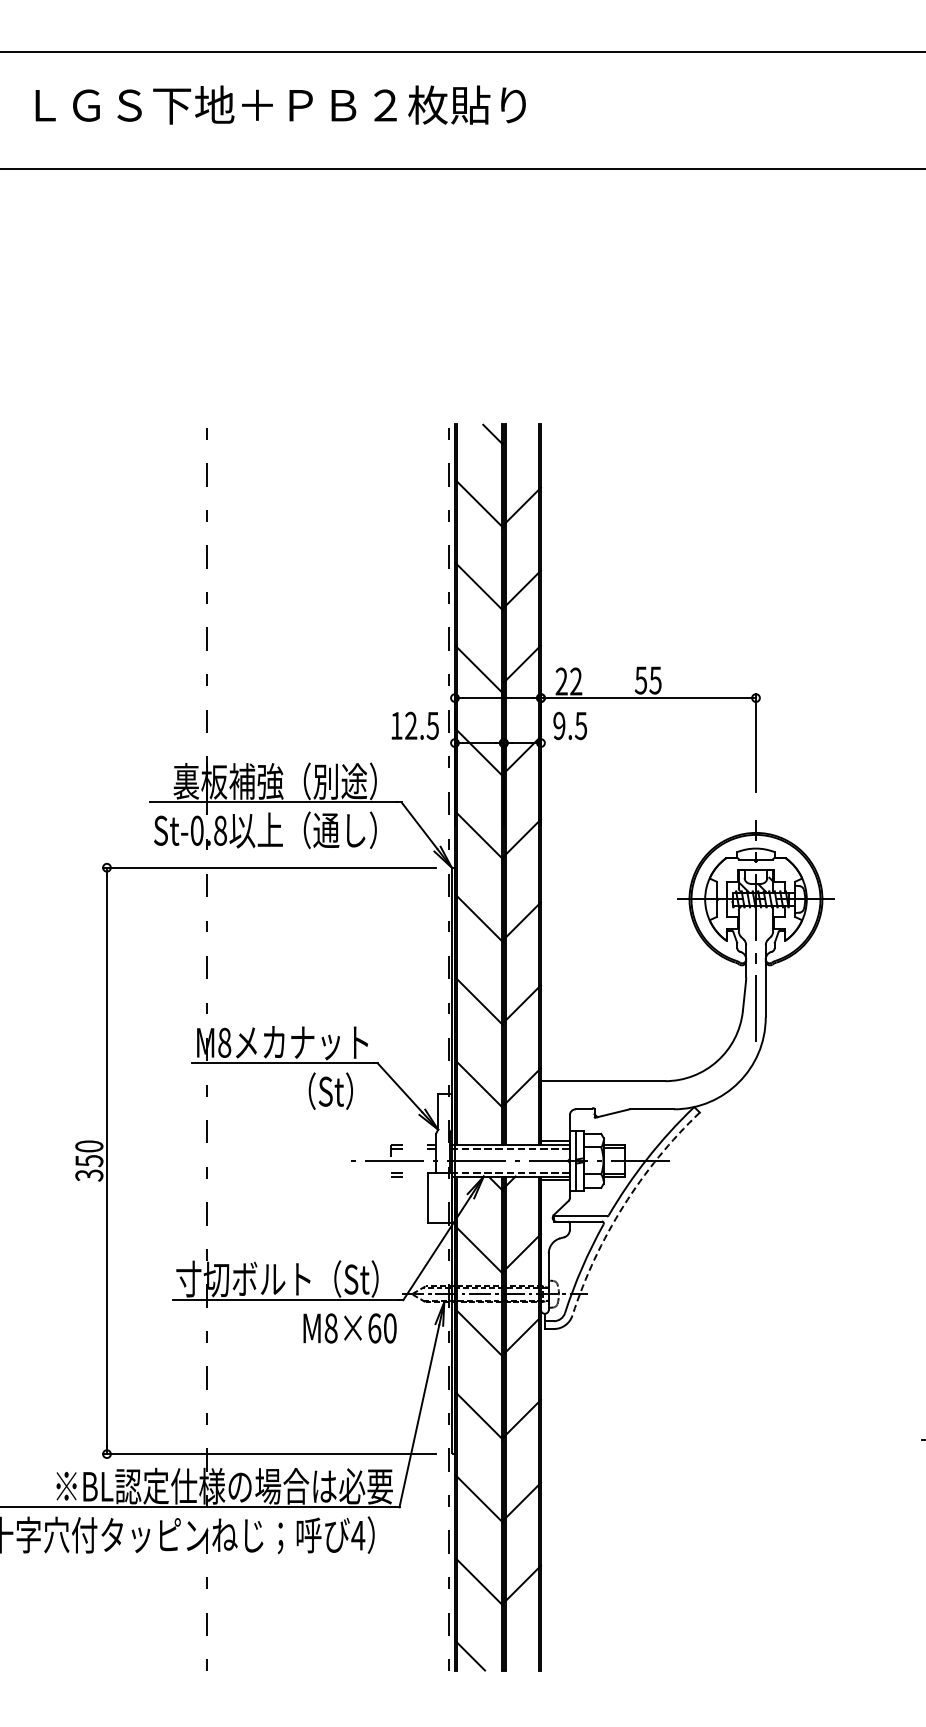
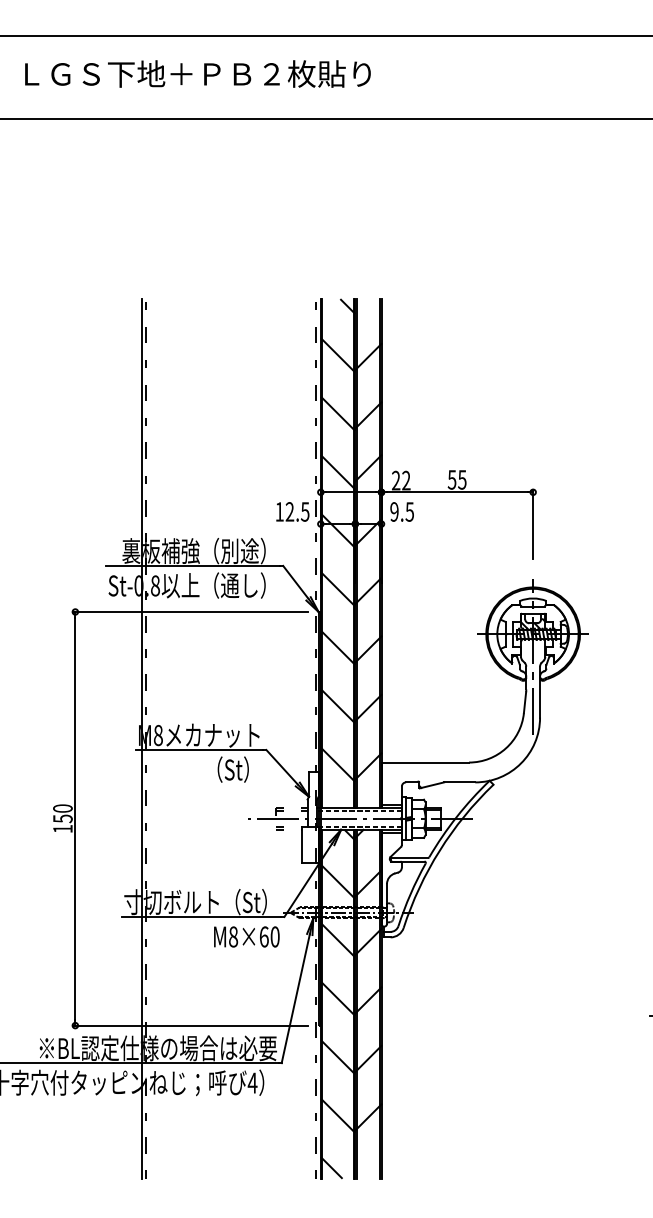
line: (200, 1047) -> (141, 738), added
text: (89, 1175) -> (63, 829), 350 -> 150
arc: (623, 1206) -> (439, 850), dashed -> solid

